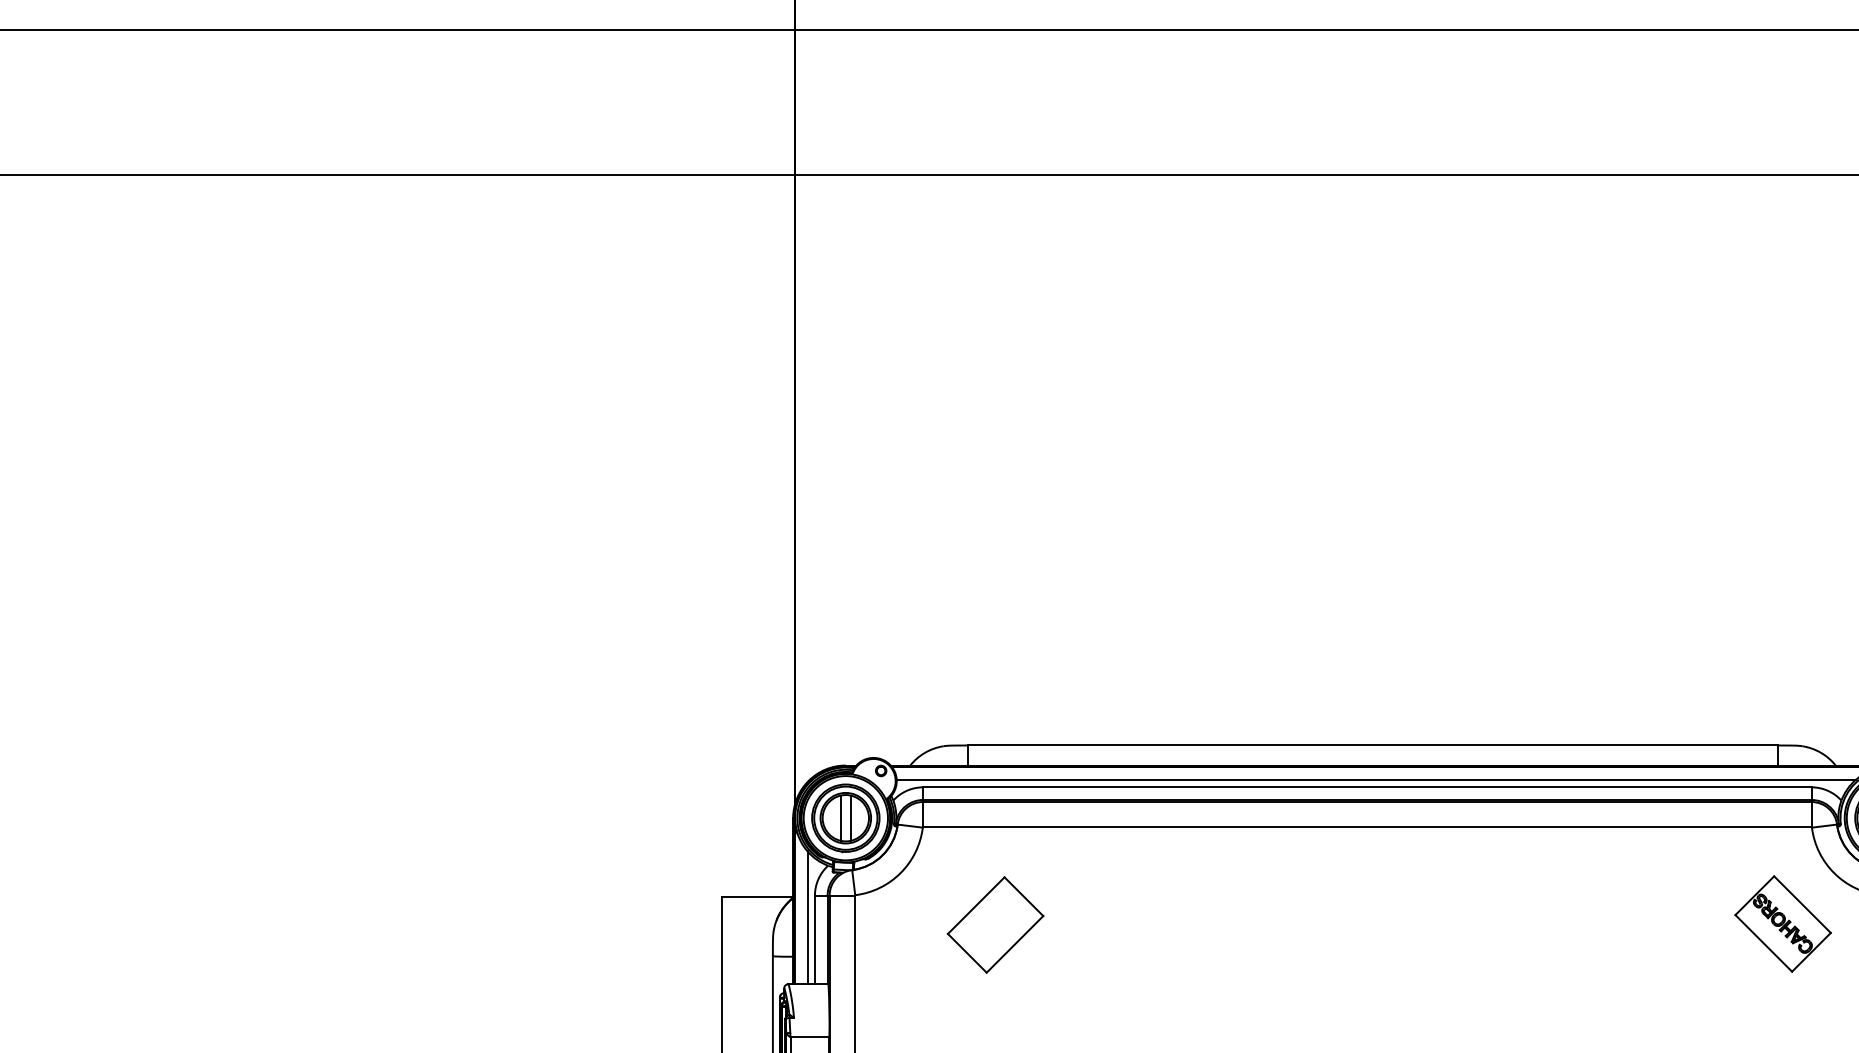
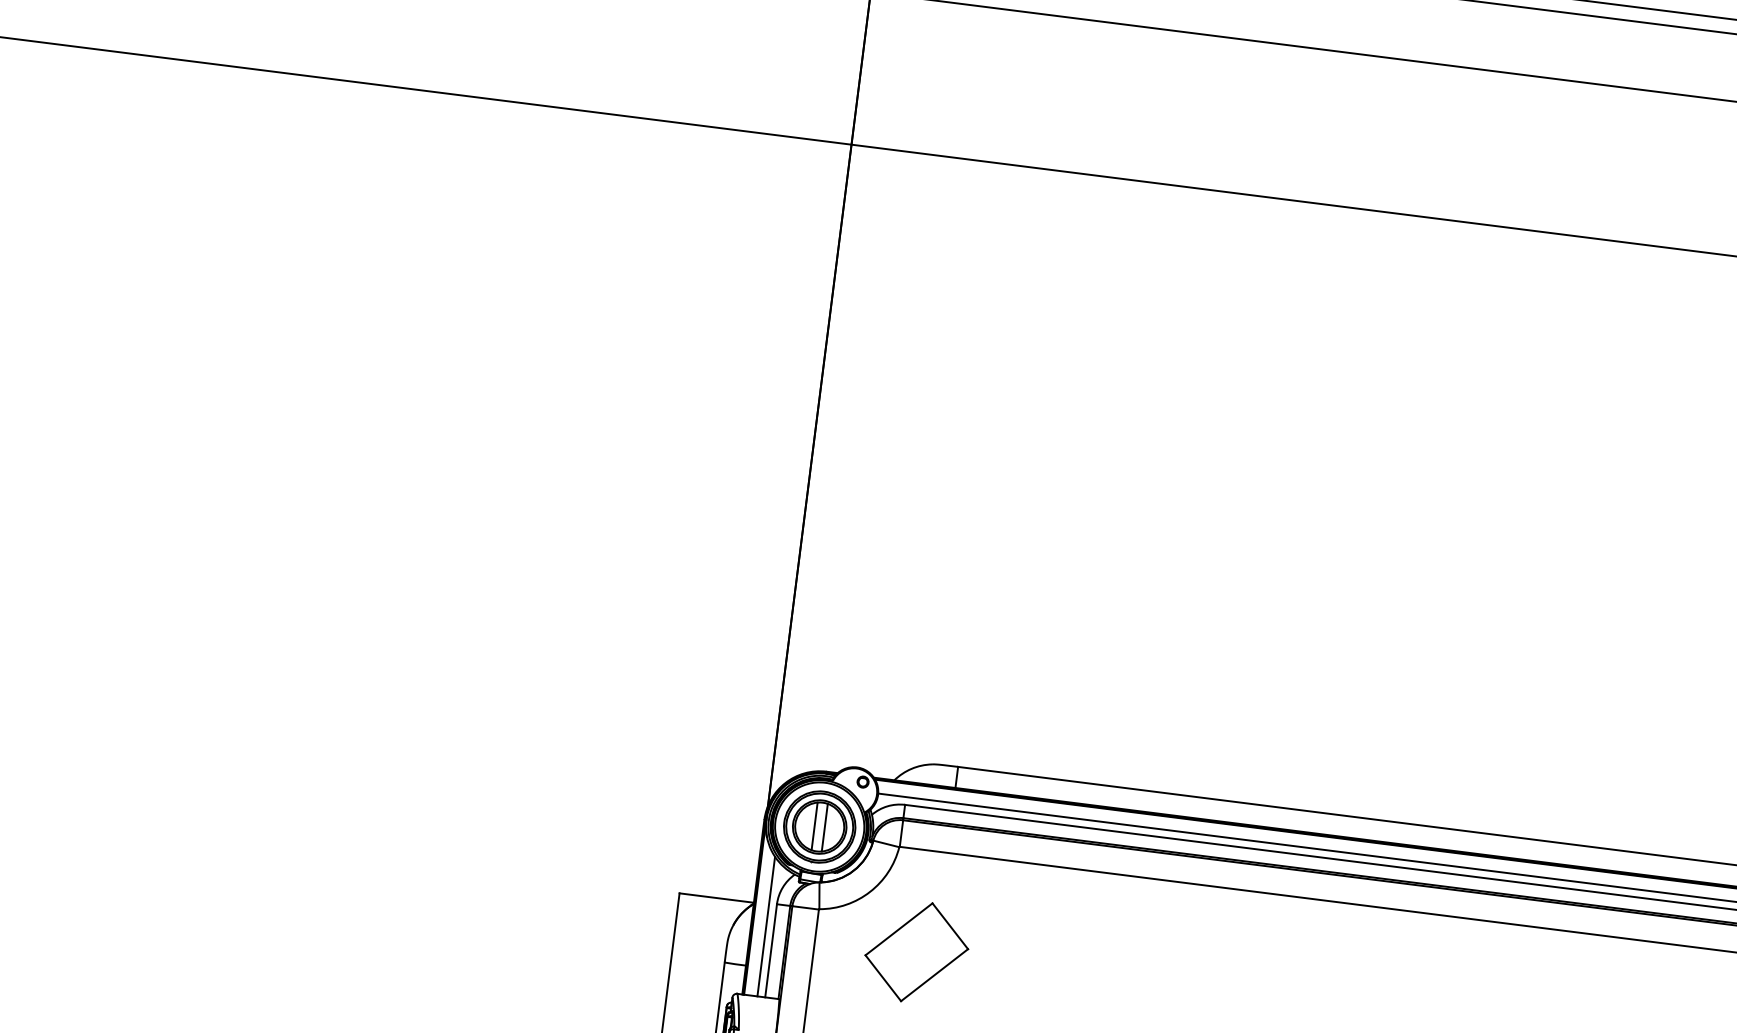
part: (995, 924) -> (916, 951), moved

